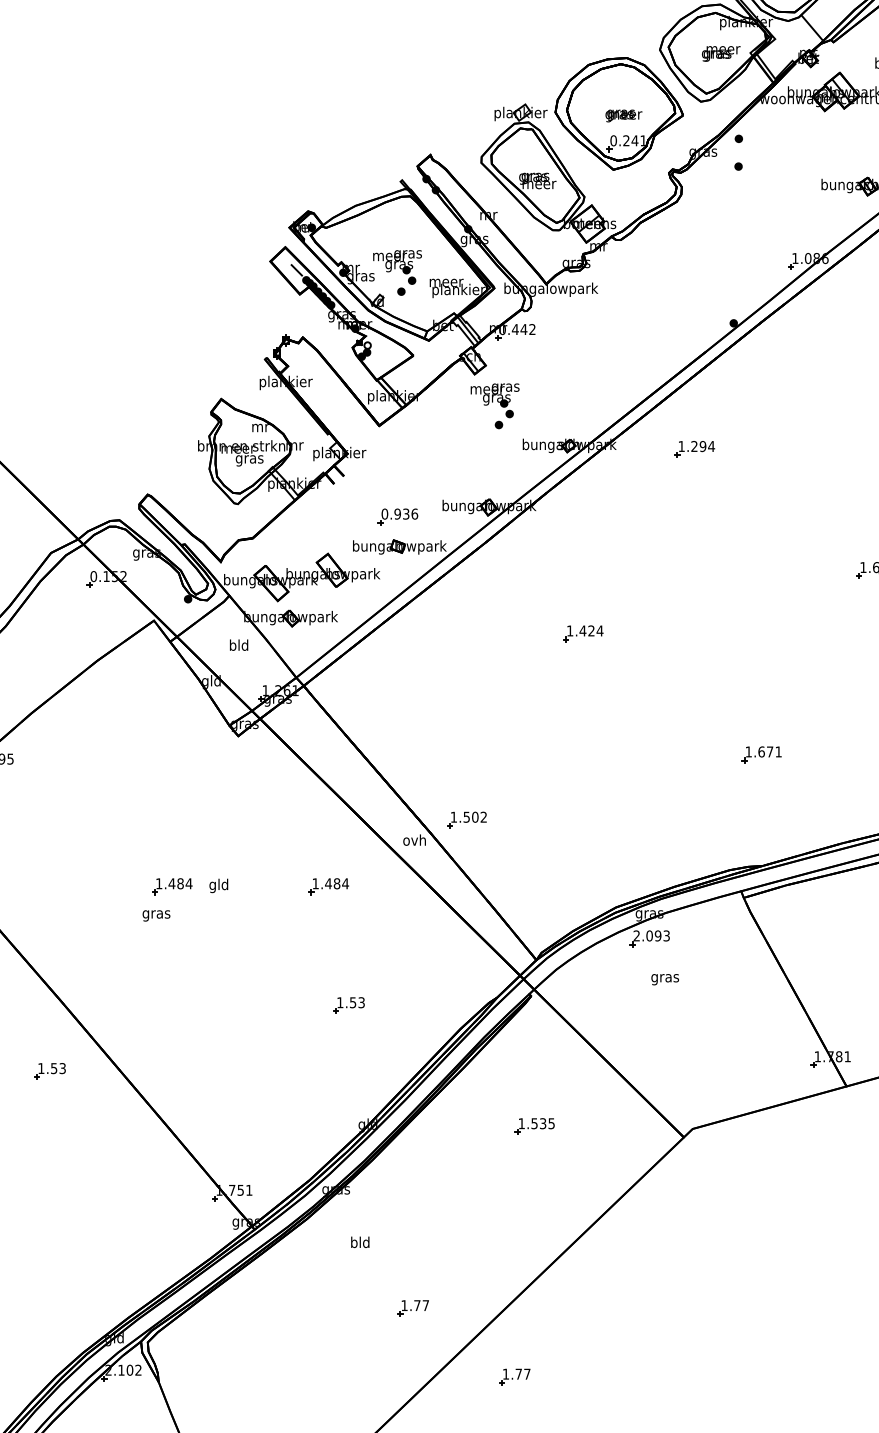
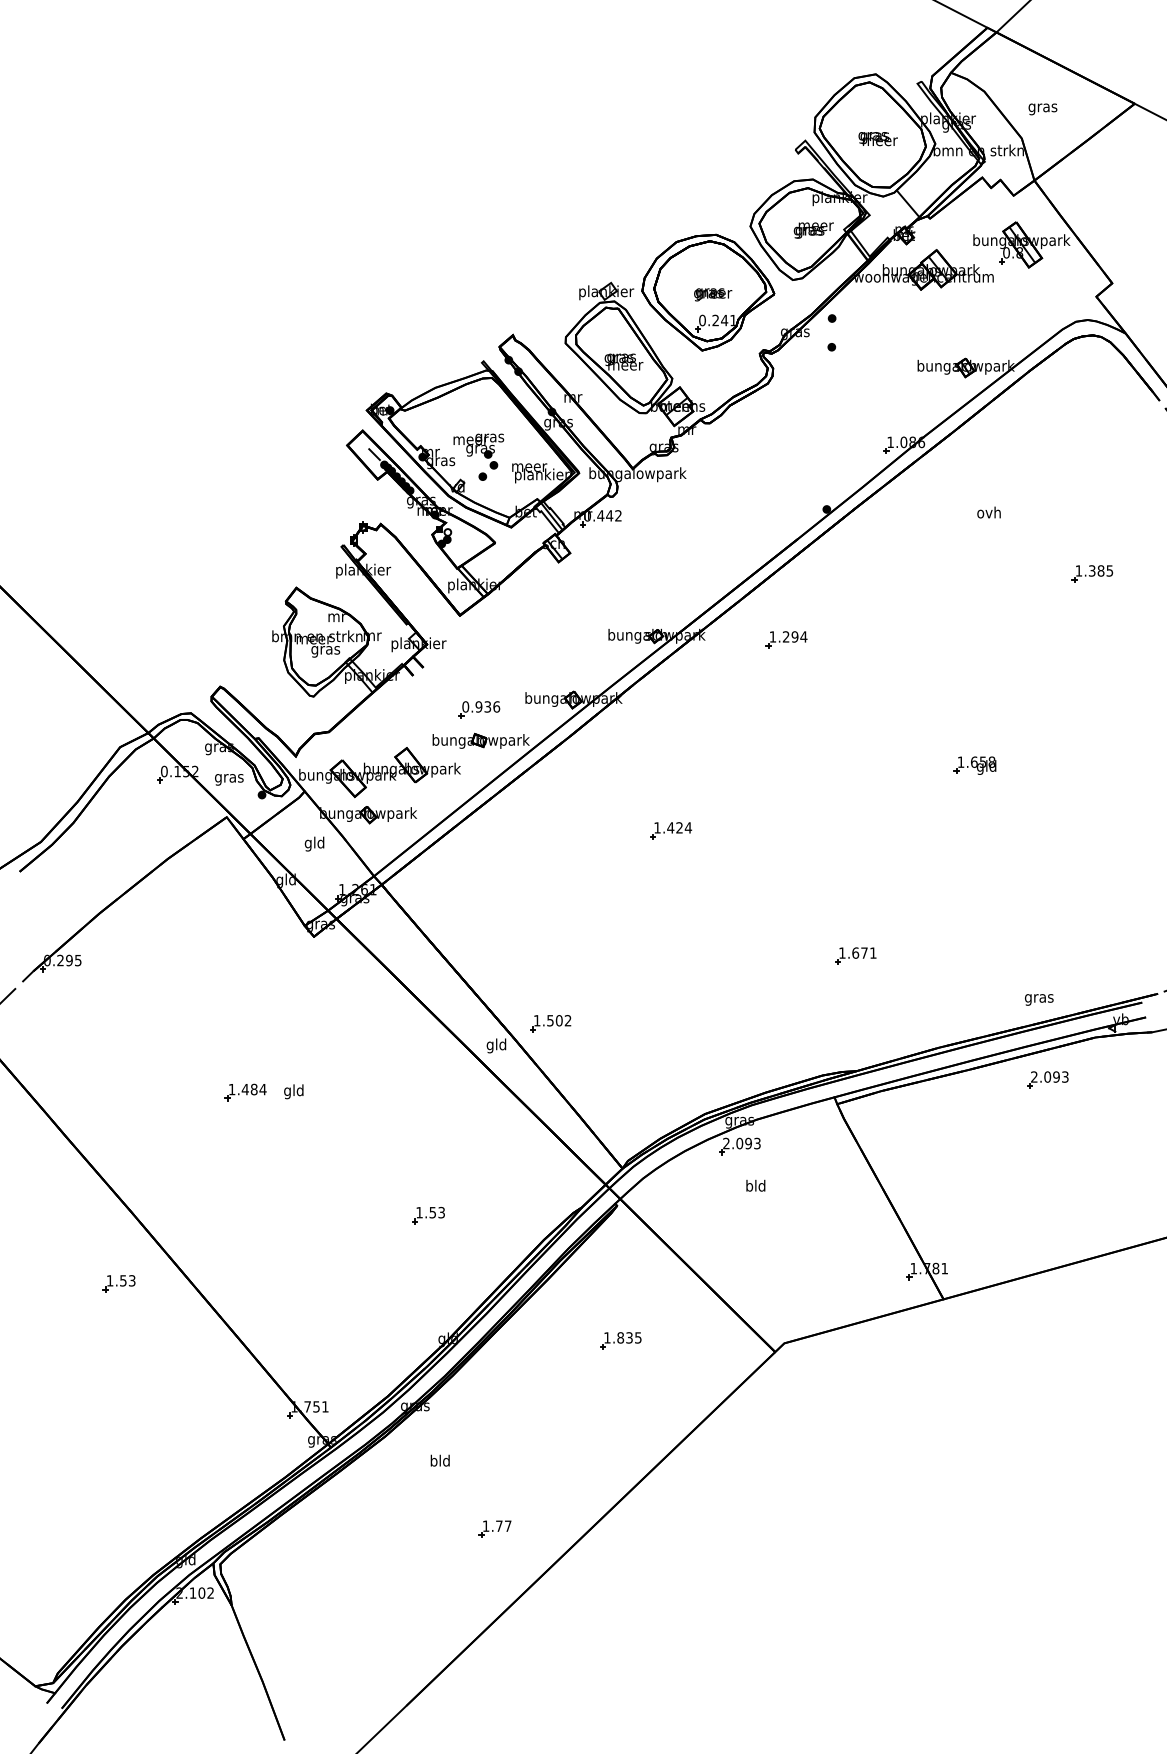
part: (494, 405) -> (579, 594), removed
text: (232, 646) -> (307, 843), bld -> gld
text: (414, 841) -> (496, 1045), ovh -> gld
part: (328, 886) -> (407, 1092), removed
text: (156, 915) -> (229, 779), moved
text: (664, 977) -> (755, 1186), gras -> bld
text: (534, 1123) -> (620, 1337), 1.535 -> 1.835
part: (514, 1376) -> (599, 1599), removed

